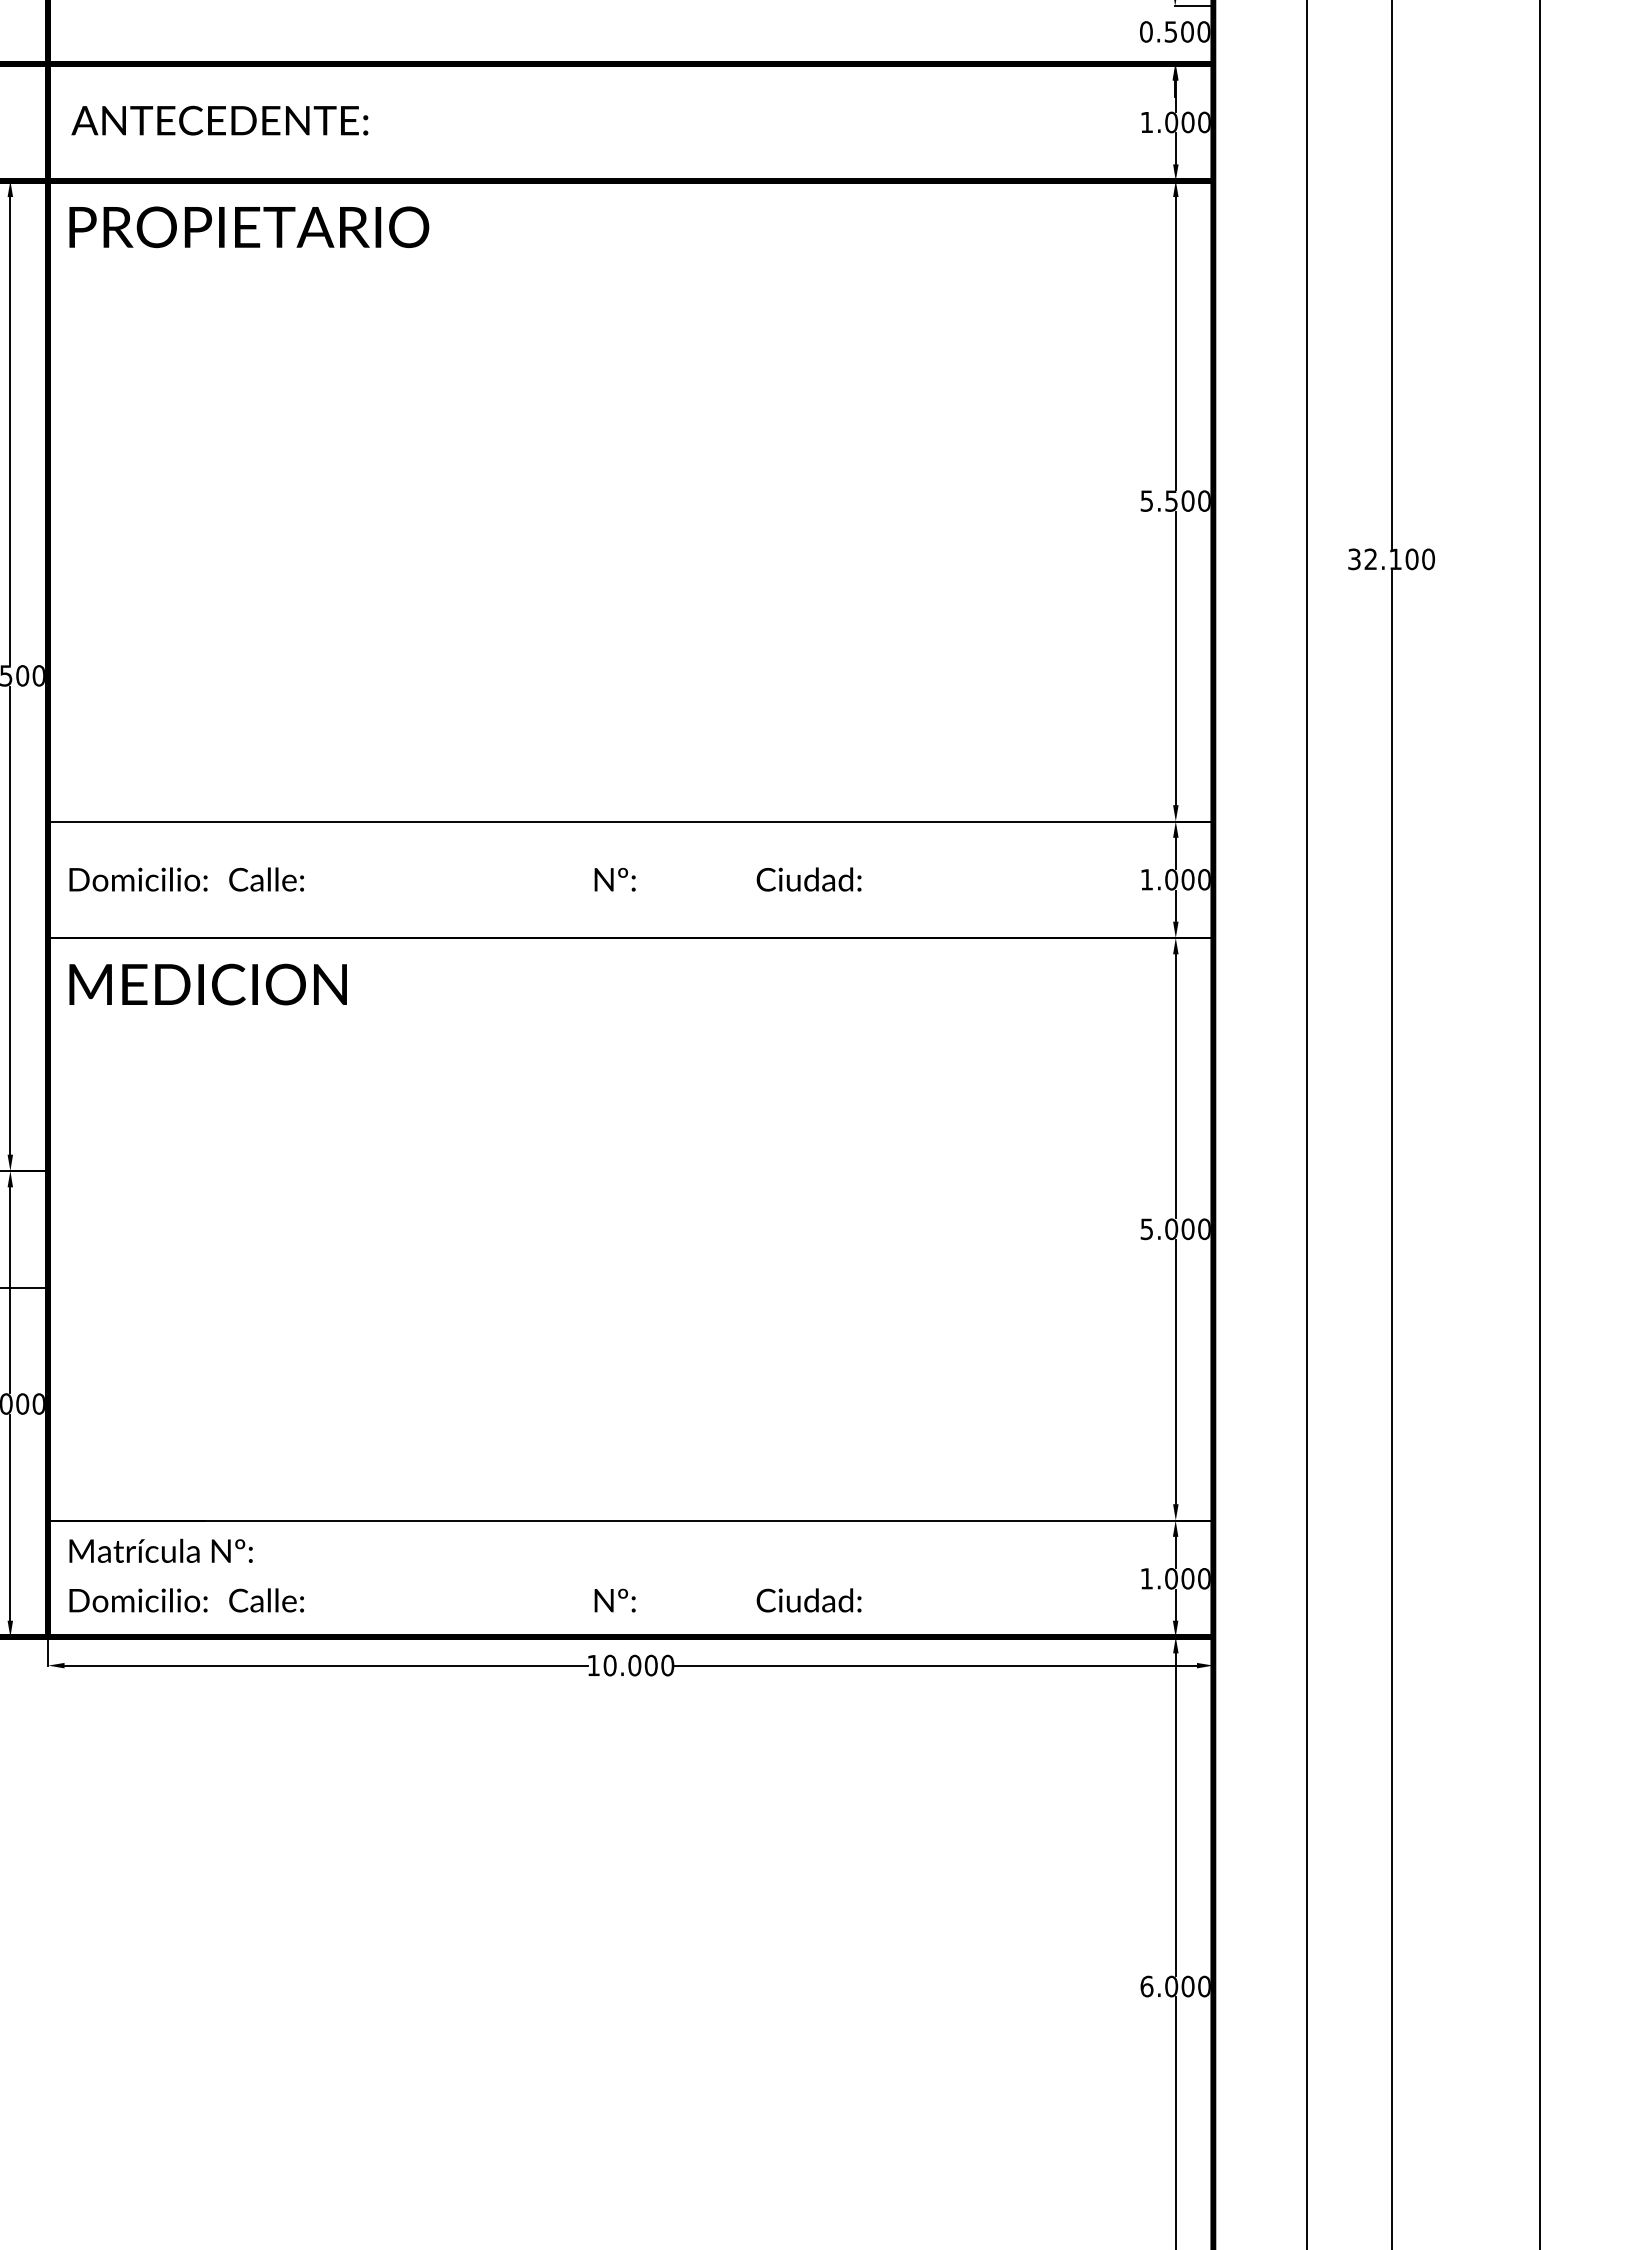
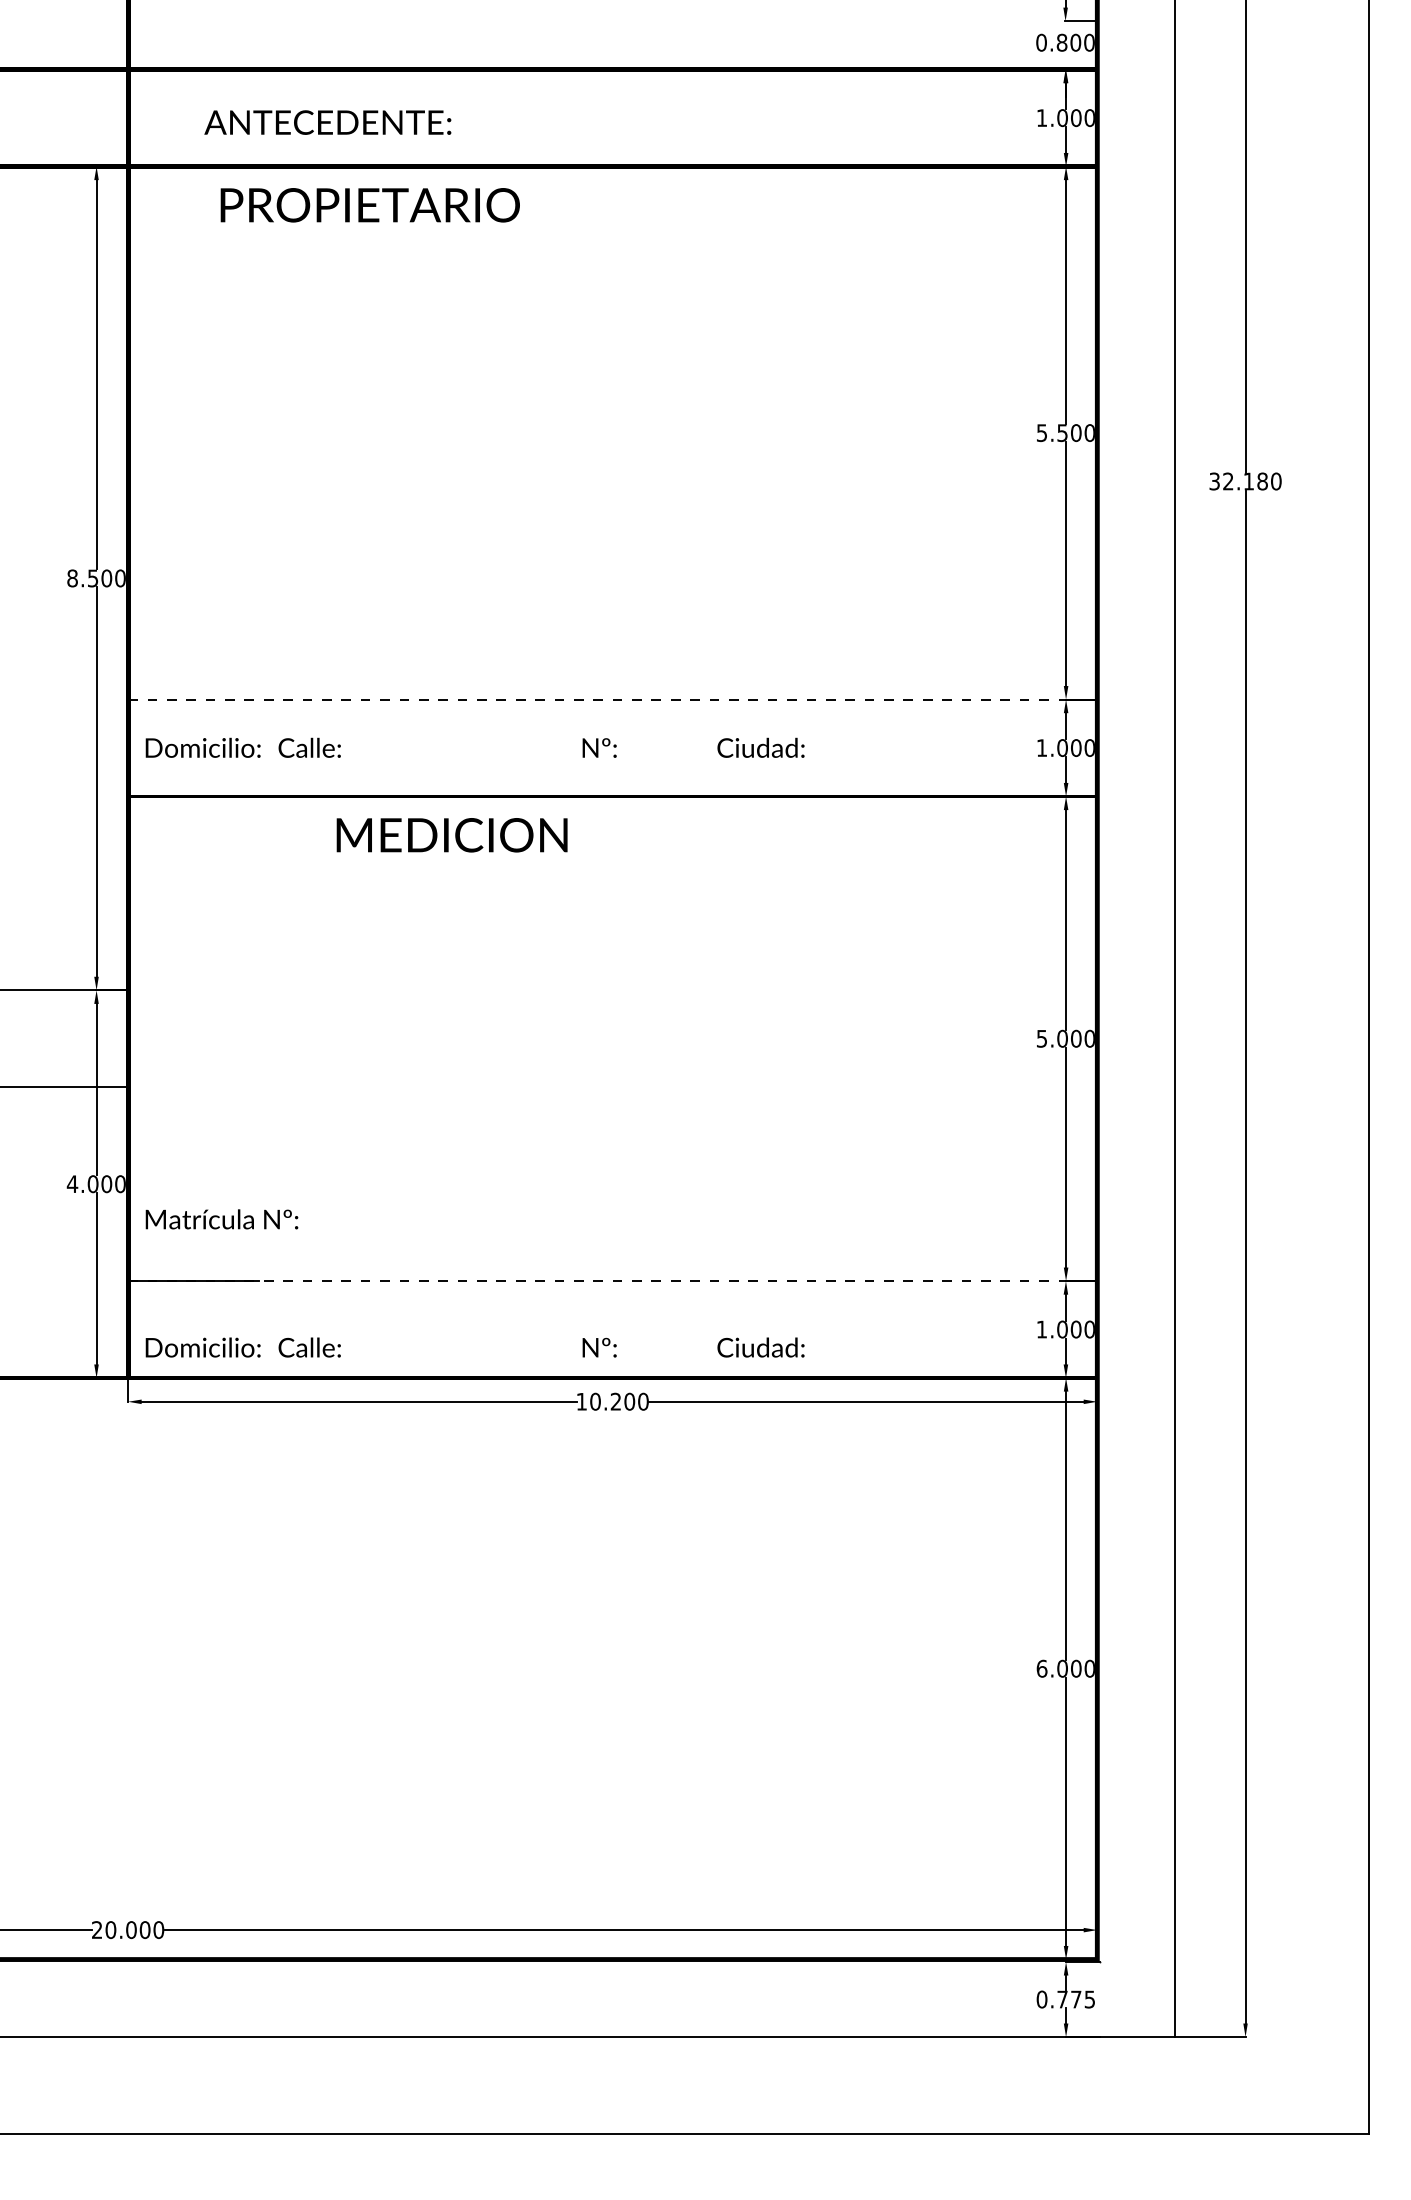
text: (1170, 31) -> (1061, 42), 0.500 -> 0.800
text: (219, 120) -> (327, 122), moved
text: (248, 227) -> (369, 205), moved
text: (1411, 559) -> (1262, 481), 32.100 -> 32.180
line: (630, 821) -> (612, 699), solid -> dashed
text: (207, 984) -> (451, 835), moved
line: (630, 1521) -> (612, 1281), solid -> dashed
text: (160, 1551) -> (221, 1219), moved
text: (634, 1665) -> (615, 1401), 10.000 -> 10.200

